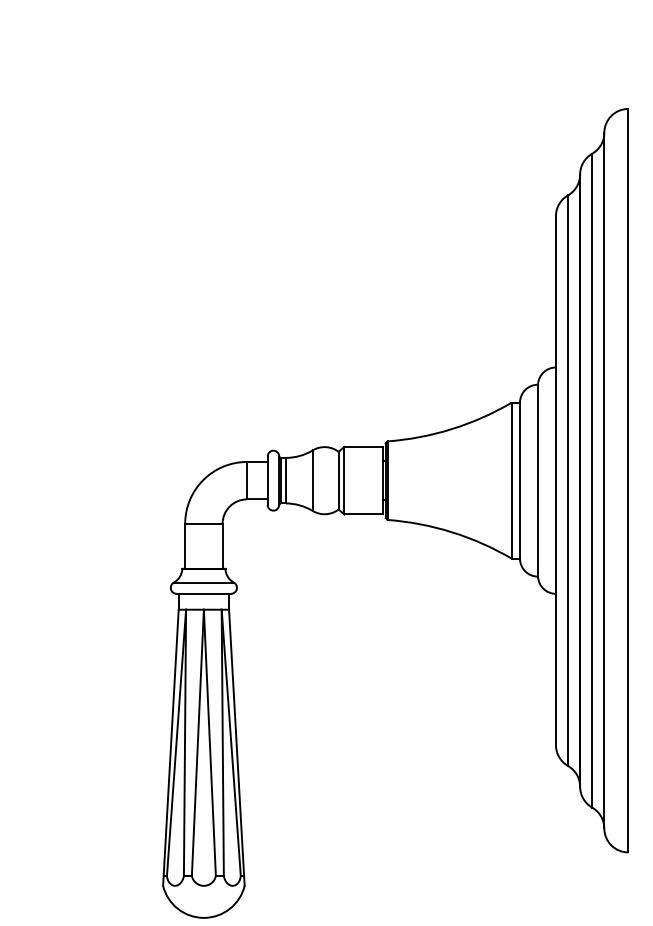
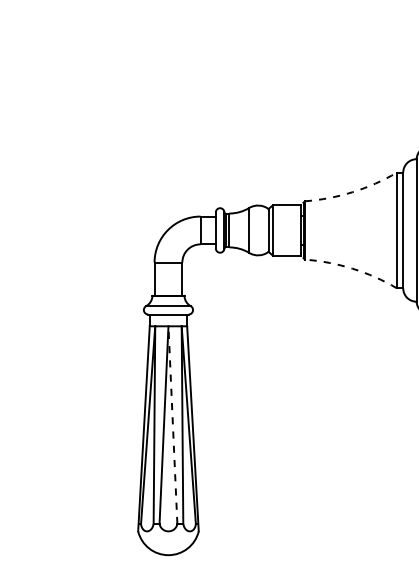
arc: (451, 429) -> (352, 192), solid -> dashed
arc: (451, 532) -> (352, 268), solid -> dashed
line: (209, 742) -> (172, 424), solid -> dashed

